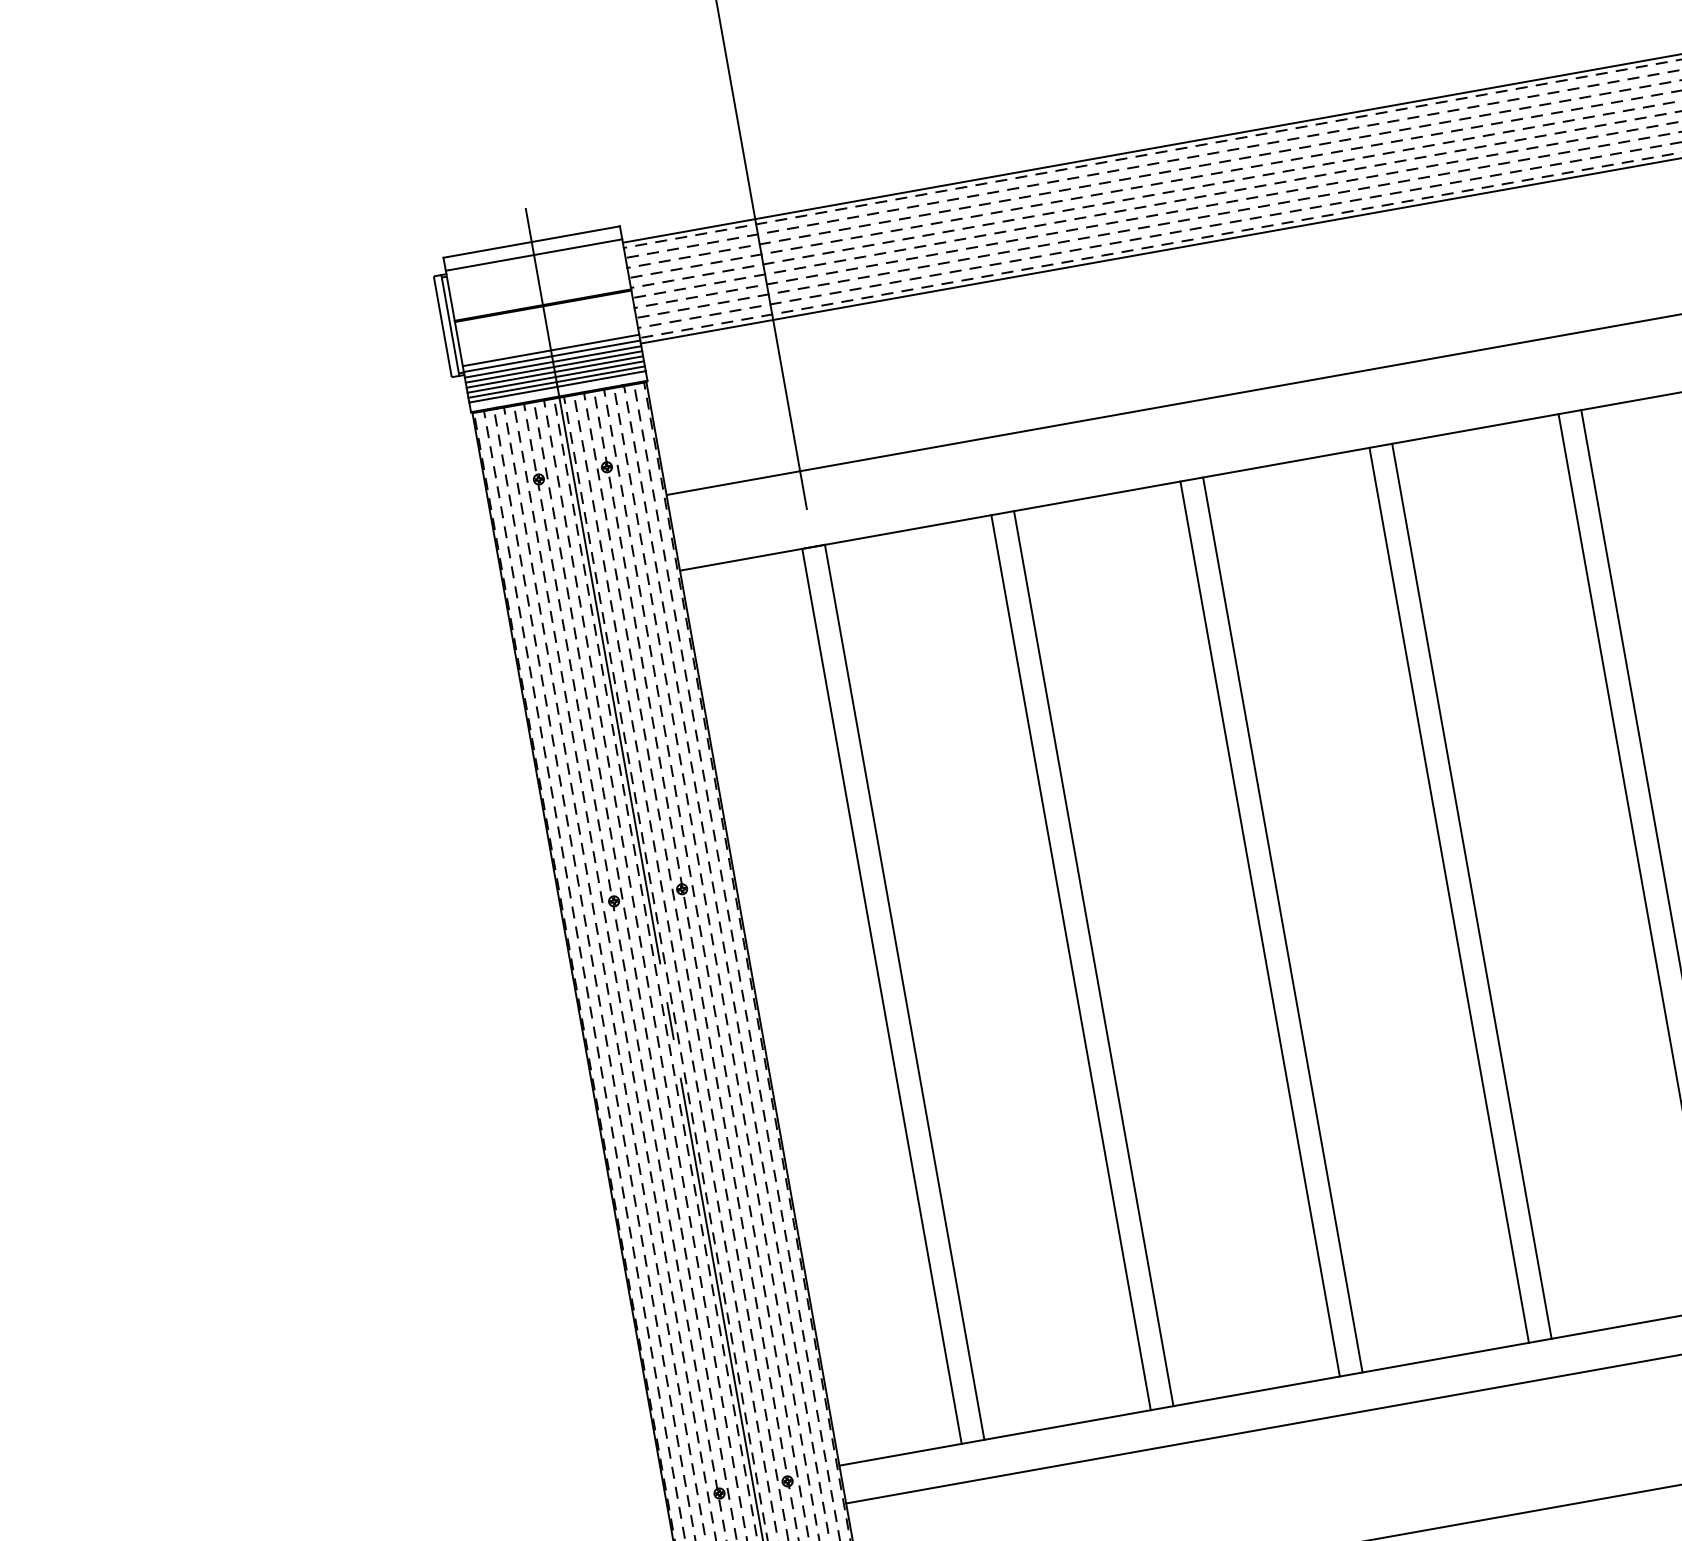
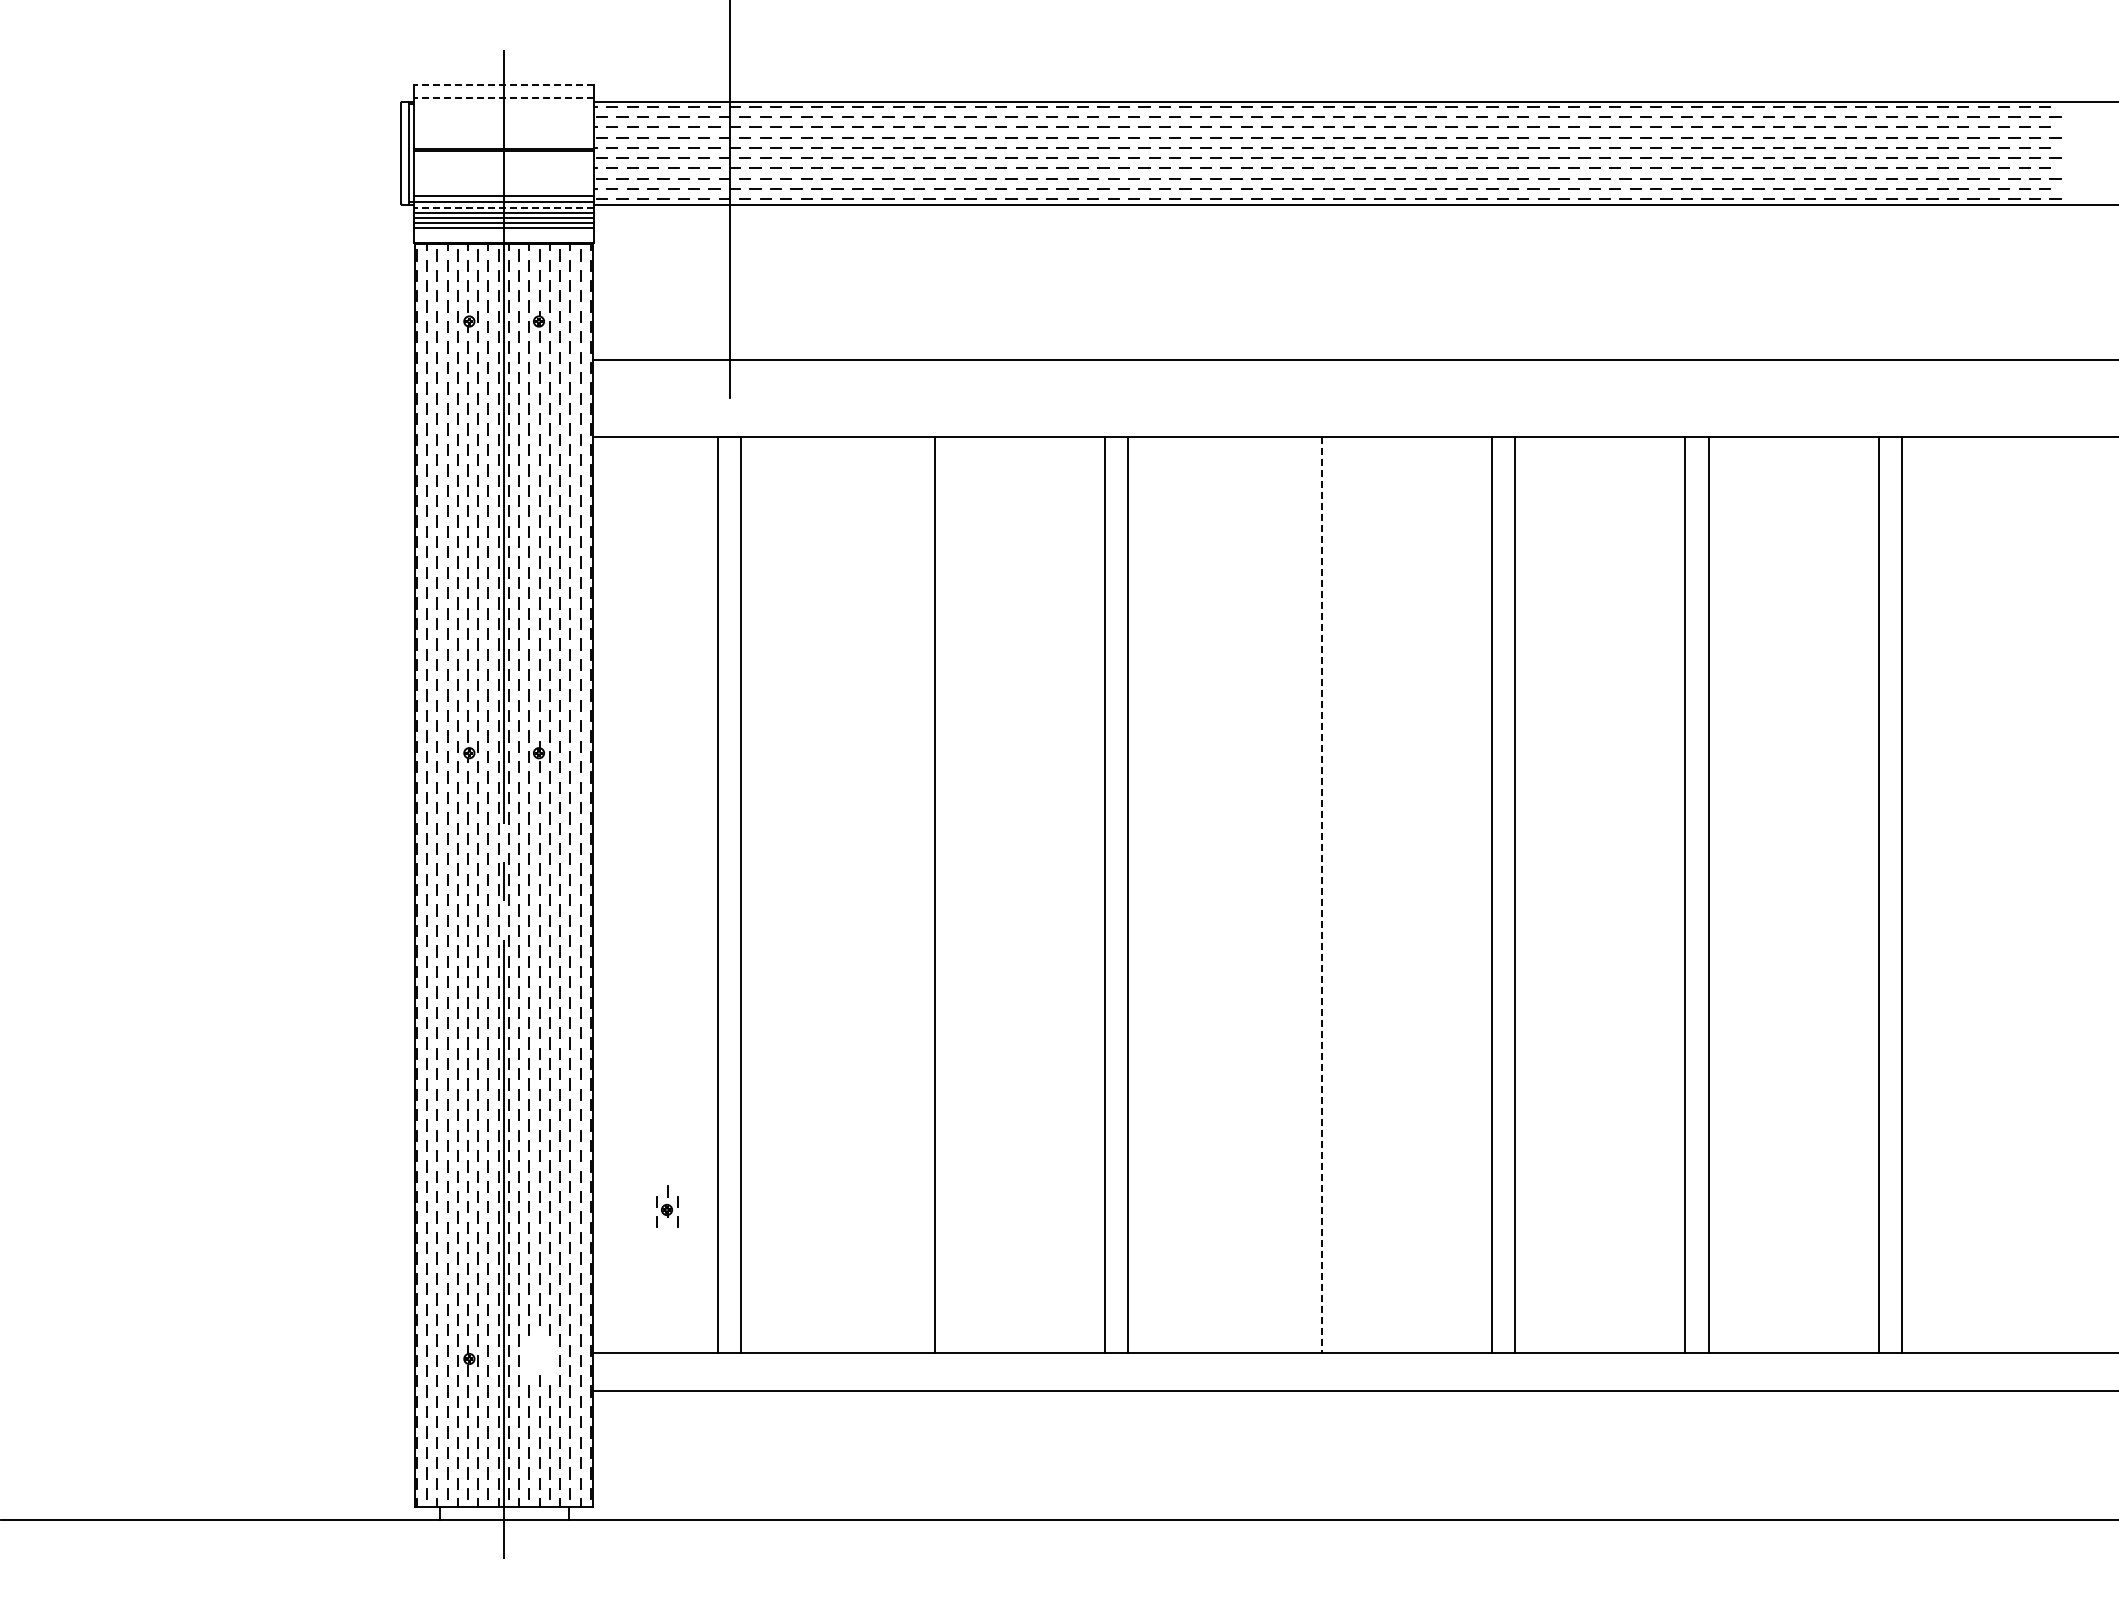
line: (530, 241) -> (503, 84), solid -> dashed
line: (533, 255) -> (503, 98), solid -> dashed
line: (552, 362) -> (503, 207), solid -> dashed
line: (556, 387) -> (503, 233), removed
line: (1471, 891) -> (1321, 894), solid -> dashed
line: (1449, 895) -> (1298, 894), removed
line: (1070, 962) -> (911, 894), removed
part: (787, 1477) -> (667, 1206), moved

